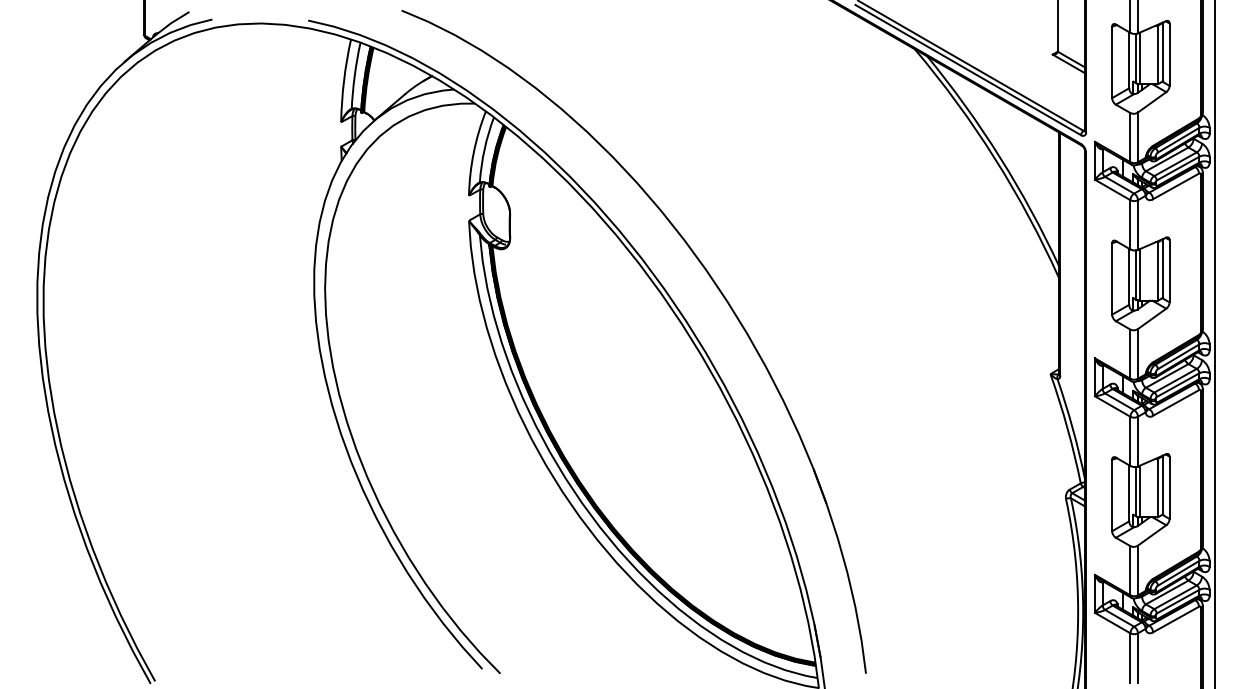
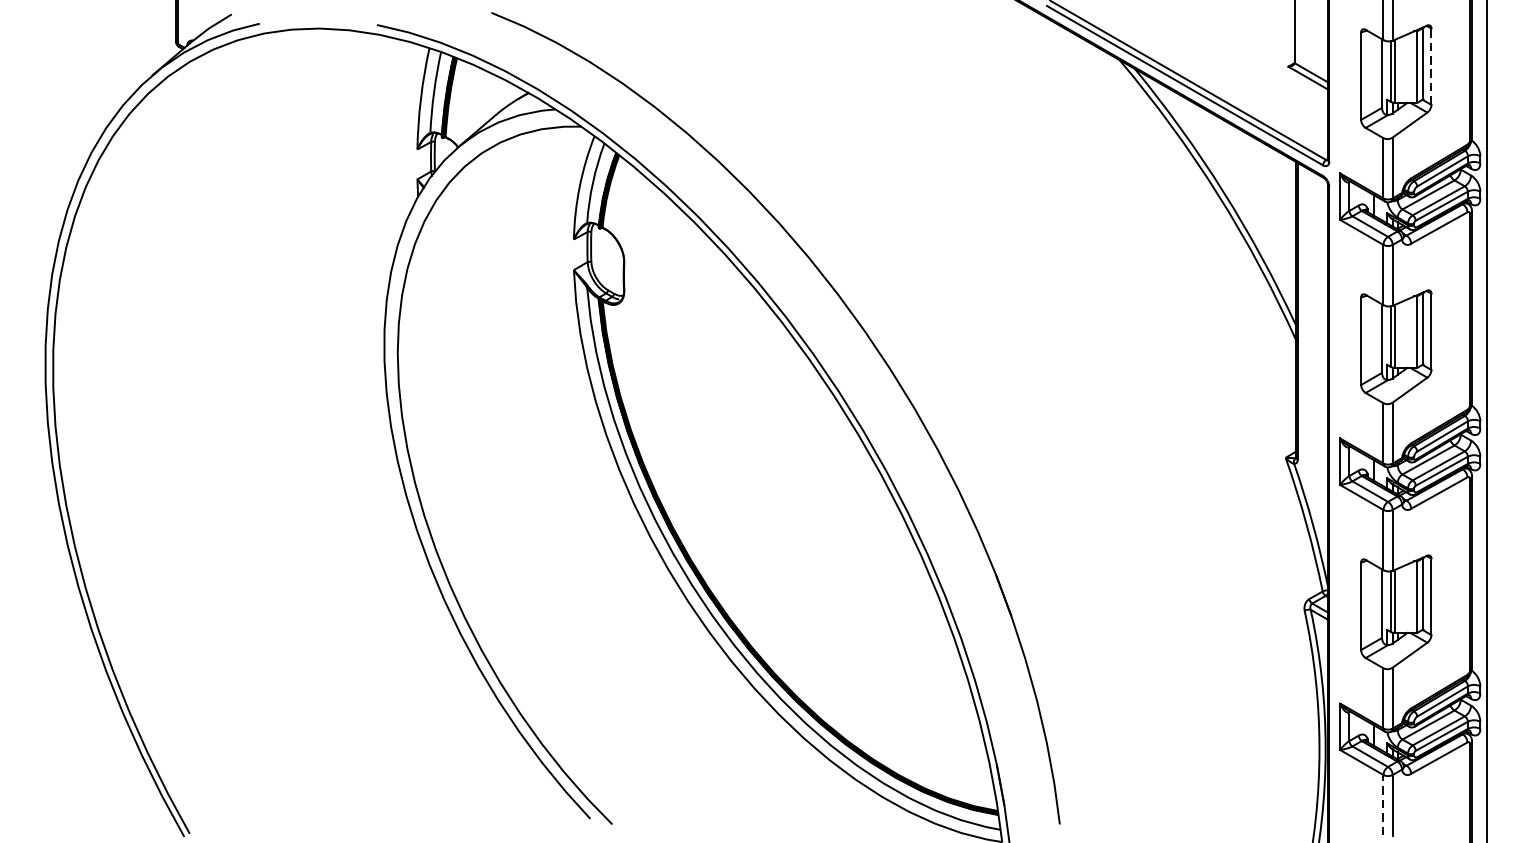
line: (1169, 54) -> (1431, 66), solid -> dashed
line: (1130, 657) -> (1383, 804), solid -> dashed

